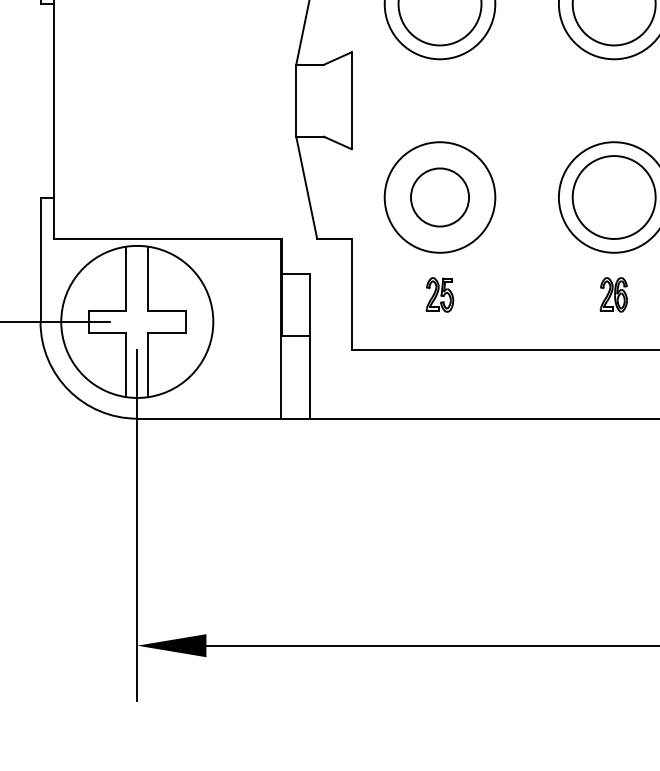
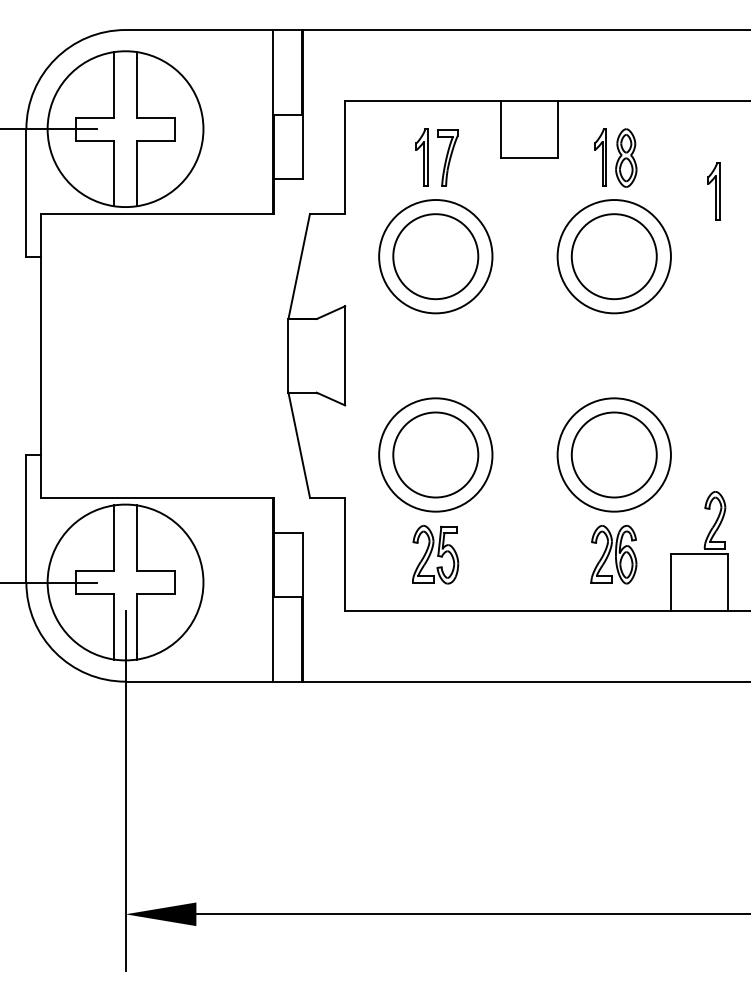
circle: (439, 197) -> (435, 454), size x1.43
part: (439, 294) -> (435, 554), size x1.67
part: (613, 294) -> (613, 554), size x1.67

